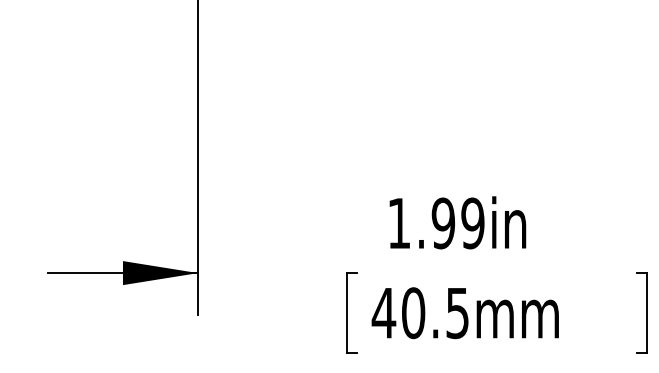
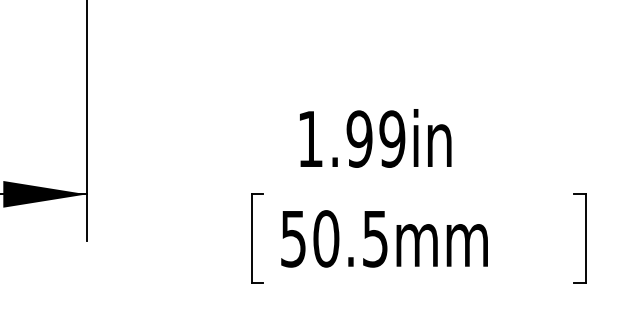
text: (383, 313) -> (292, 239), 40.5mm -> 50.5mm

